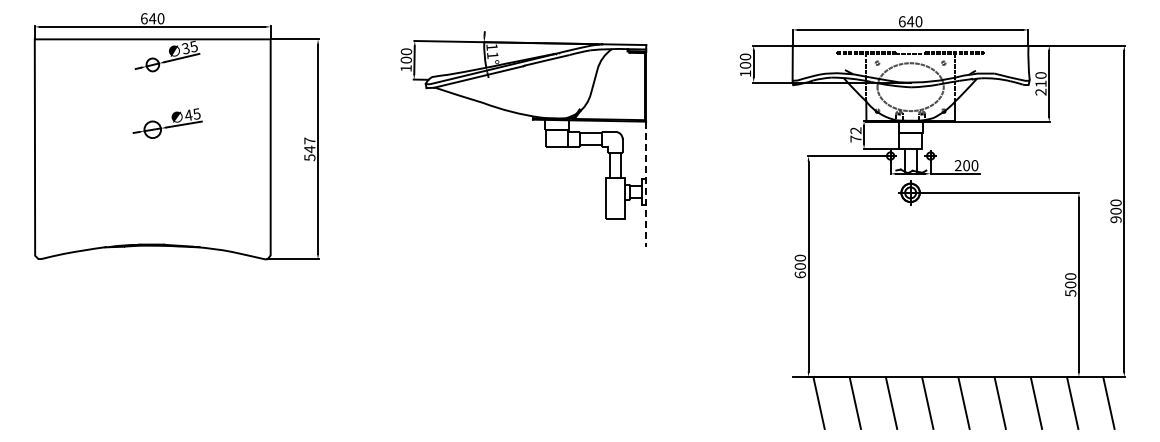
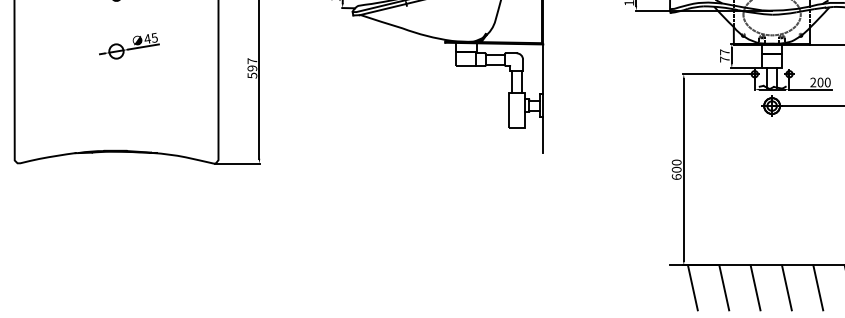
text: (855, 130) -> (724, 52), 72 -> 77
text: (309, 149) -> (252, 68), 547 -> 597
line: (646, 184) -> (543, 98), dashed -> solid

